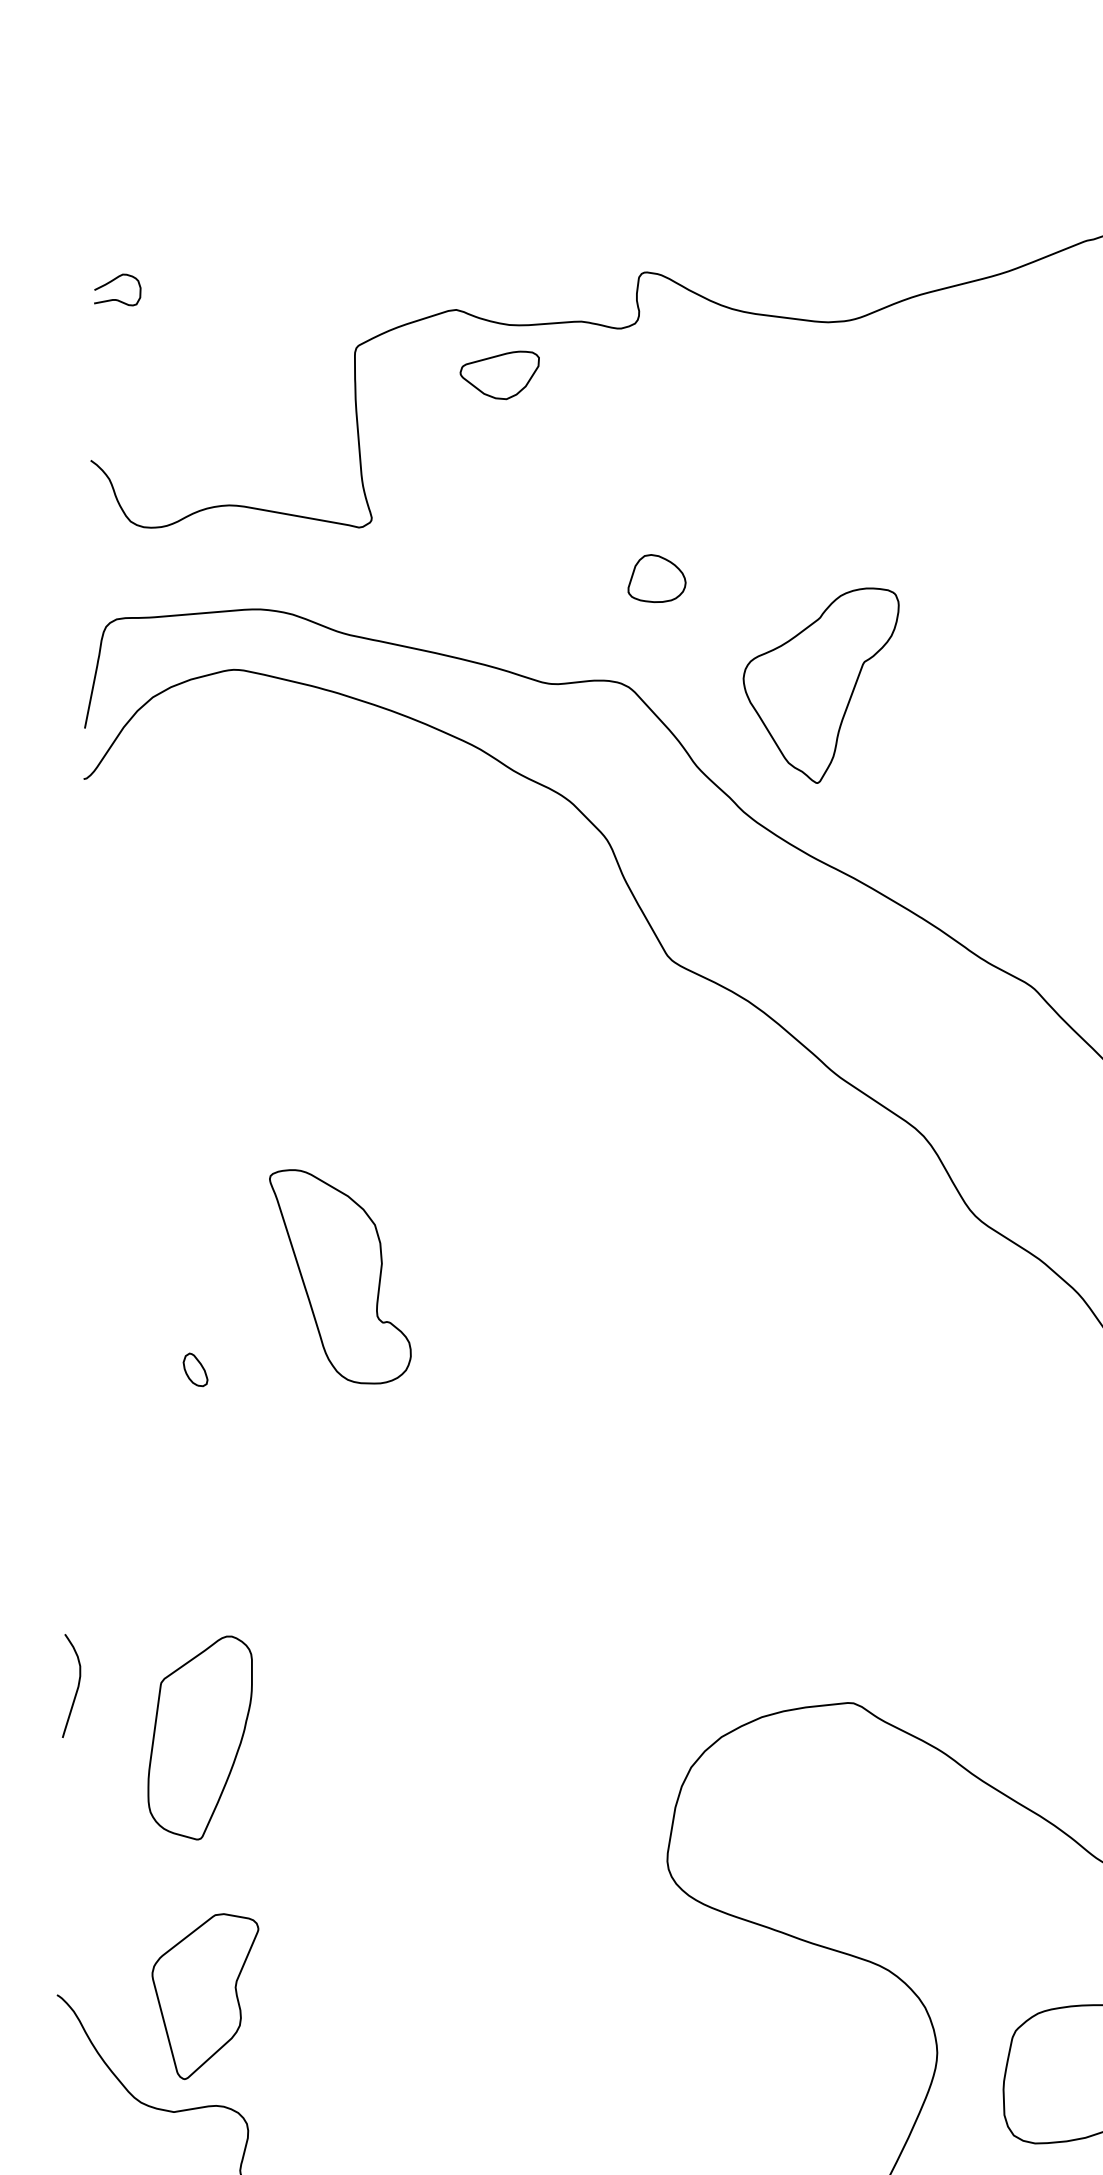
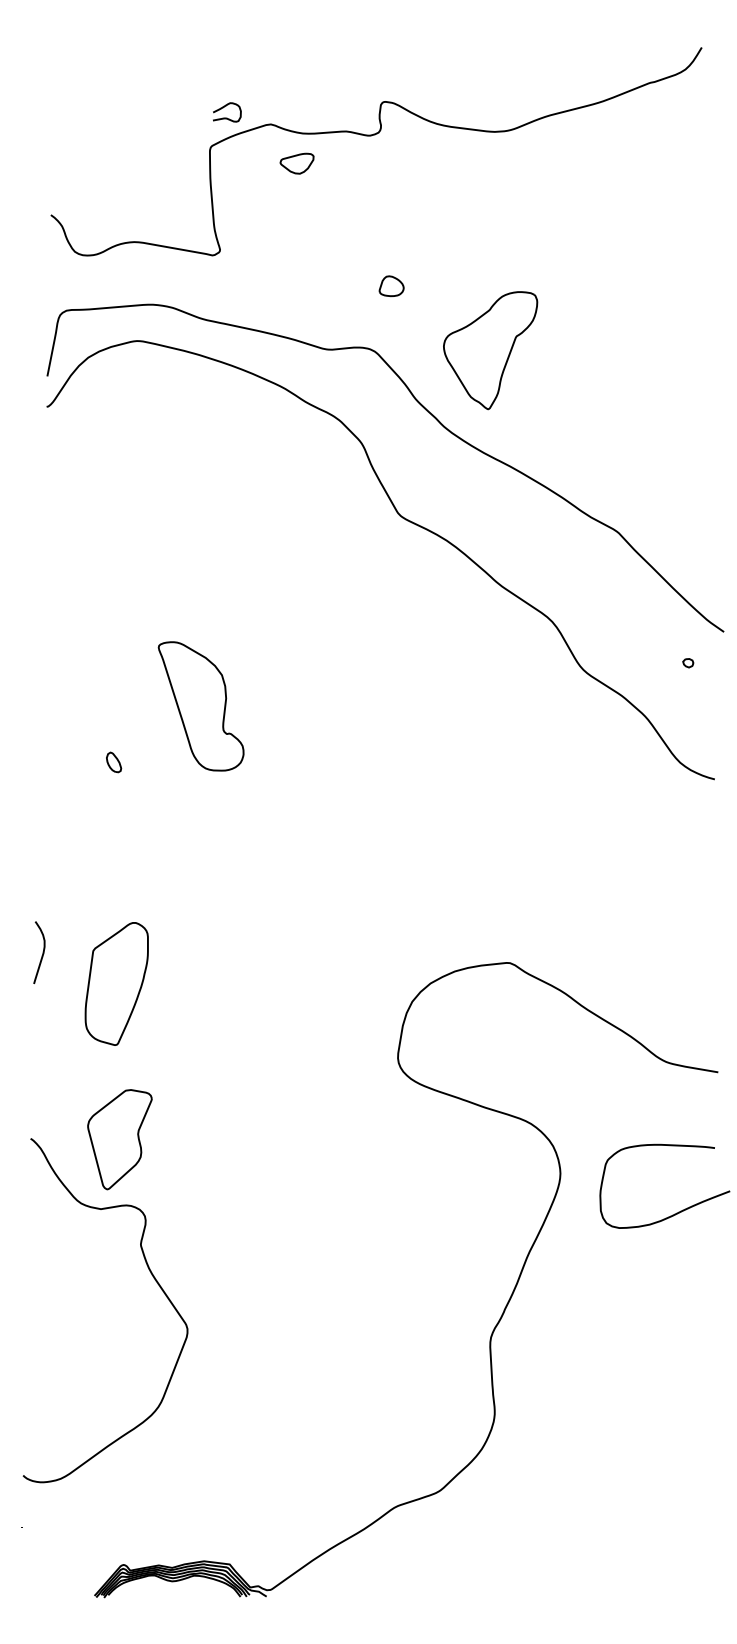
curve: (118, 298) -> (227, 117), moved
part: (498, 374) -> (296, 163), size x0.7
part: (656, 579) -> (391, 286), size x0.7

